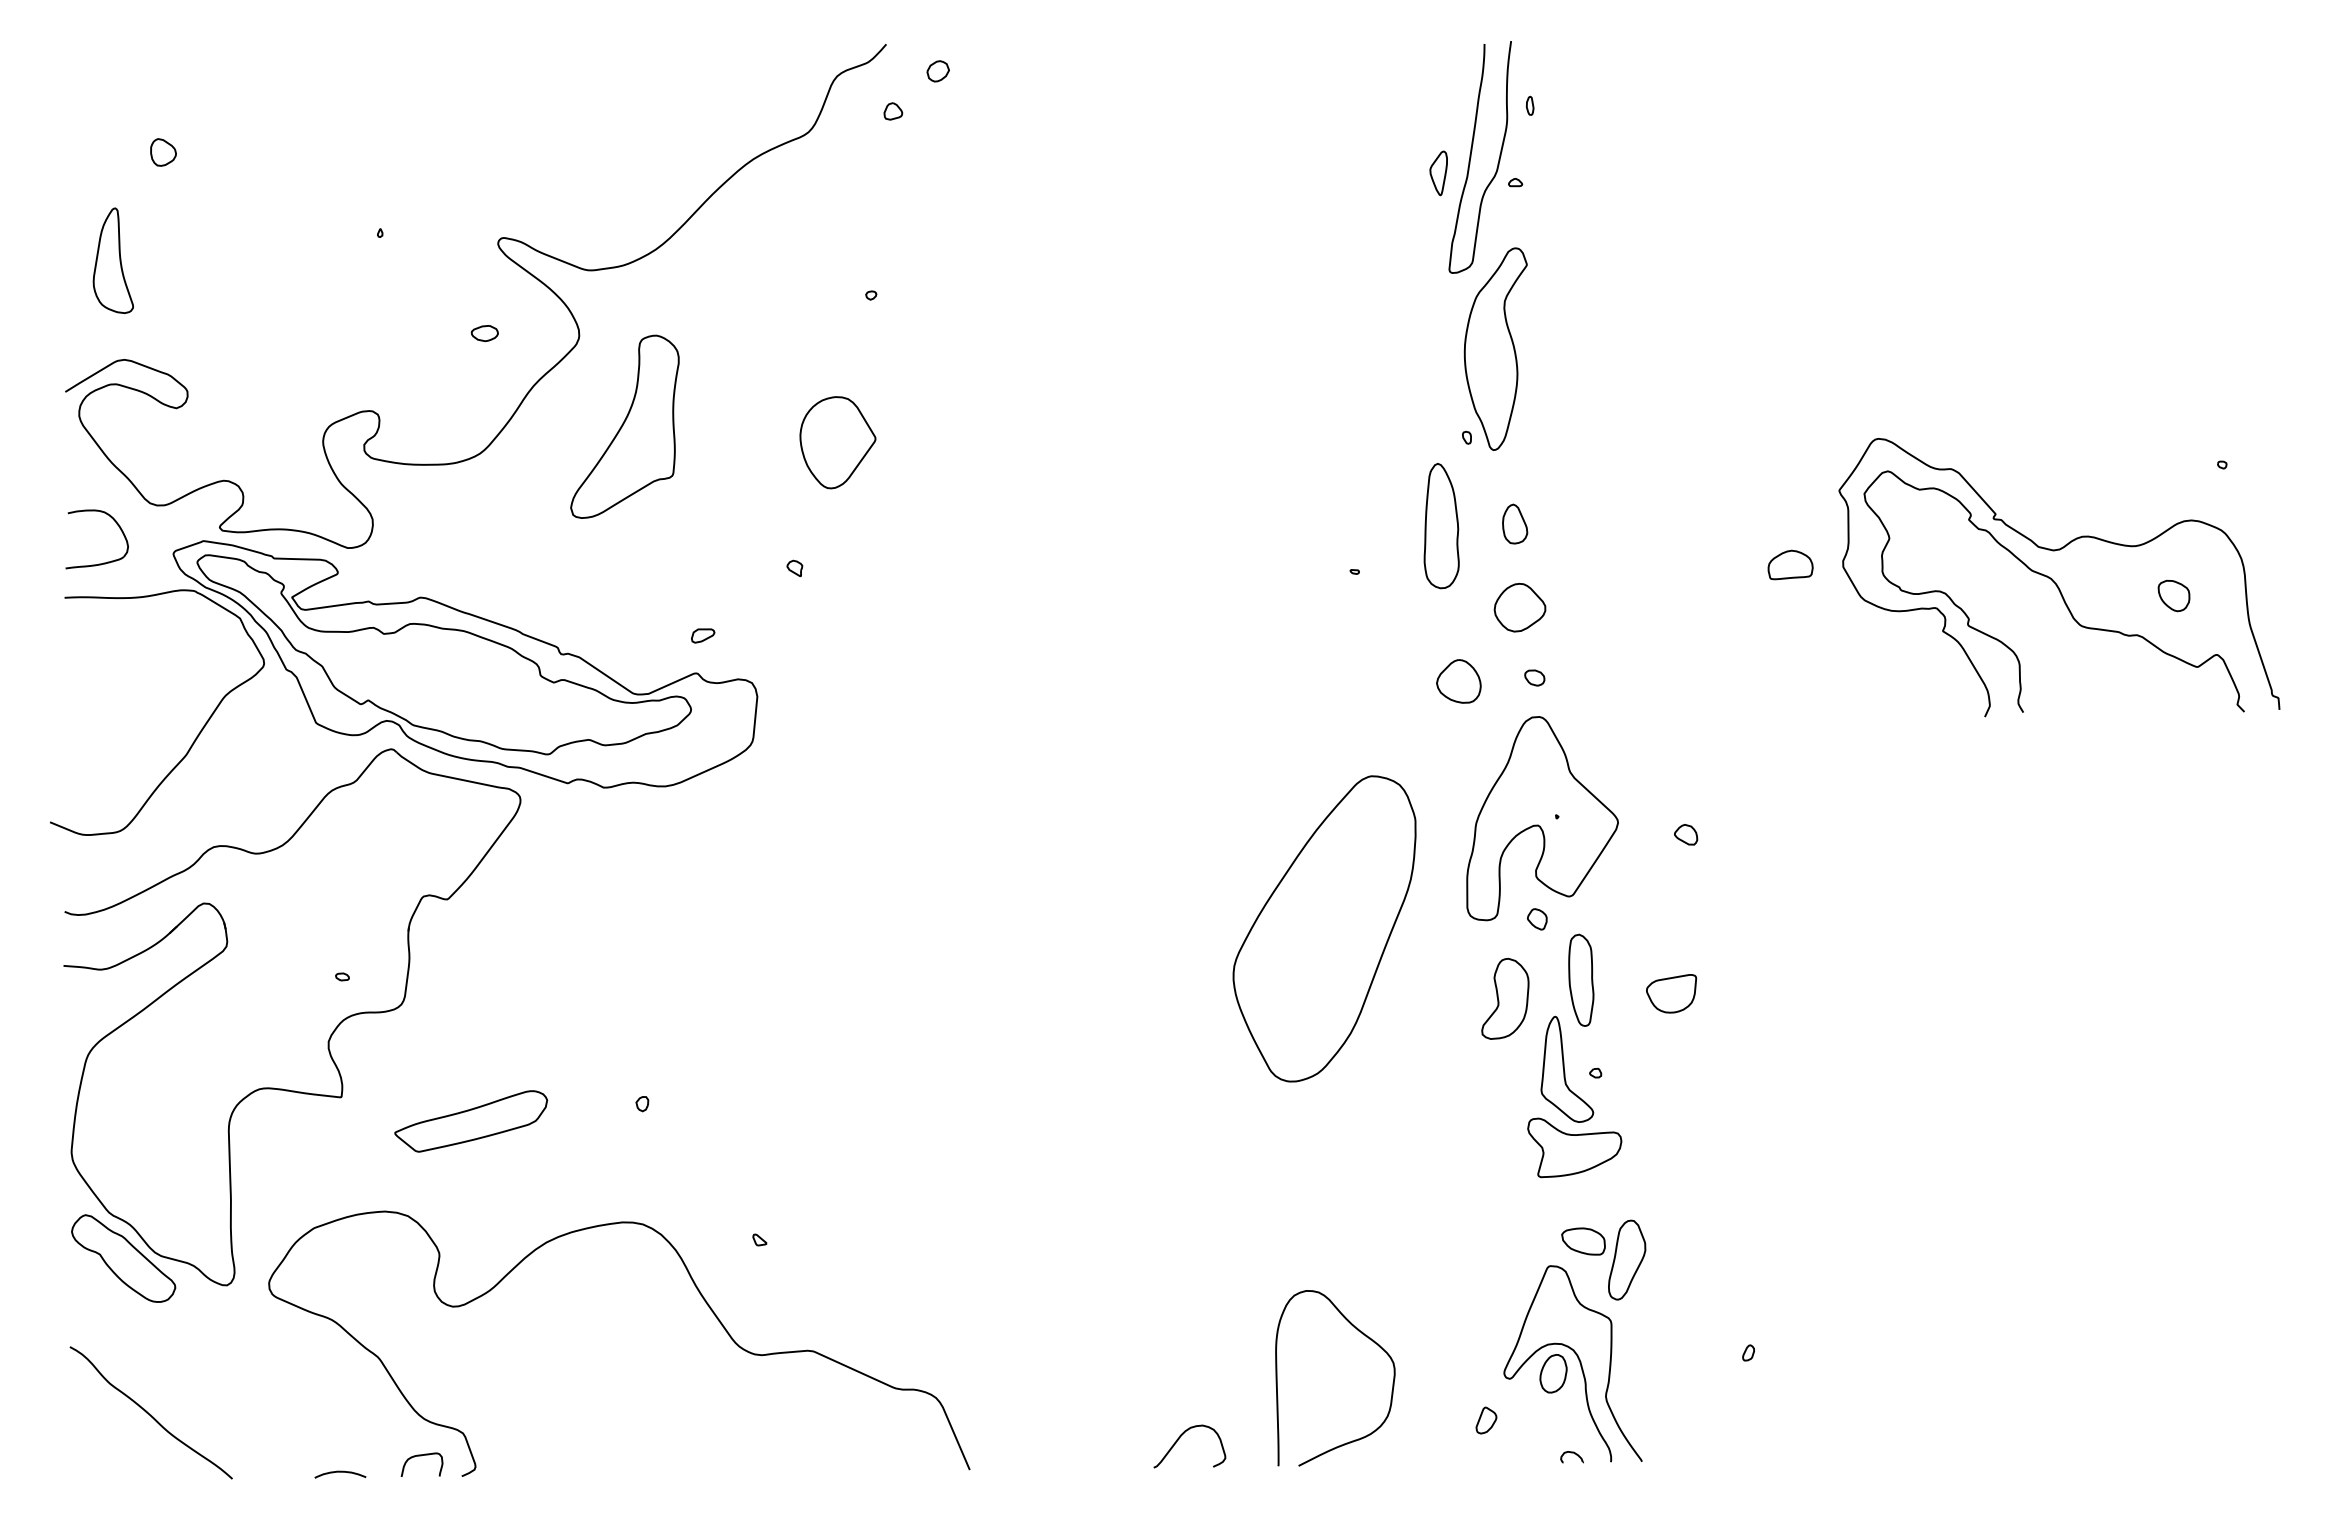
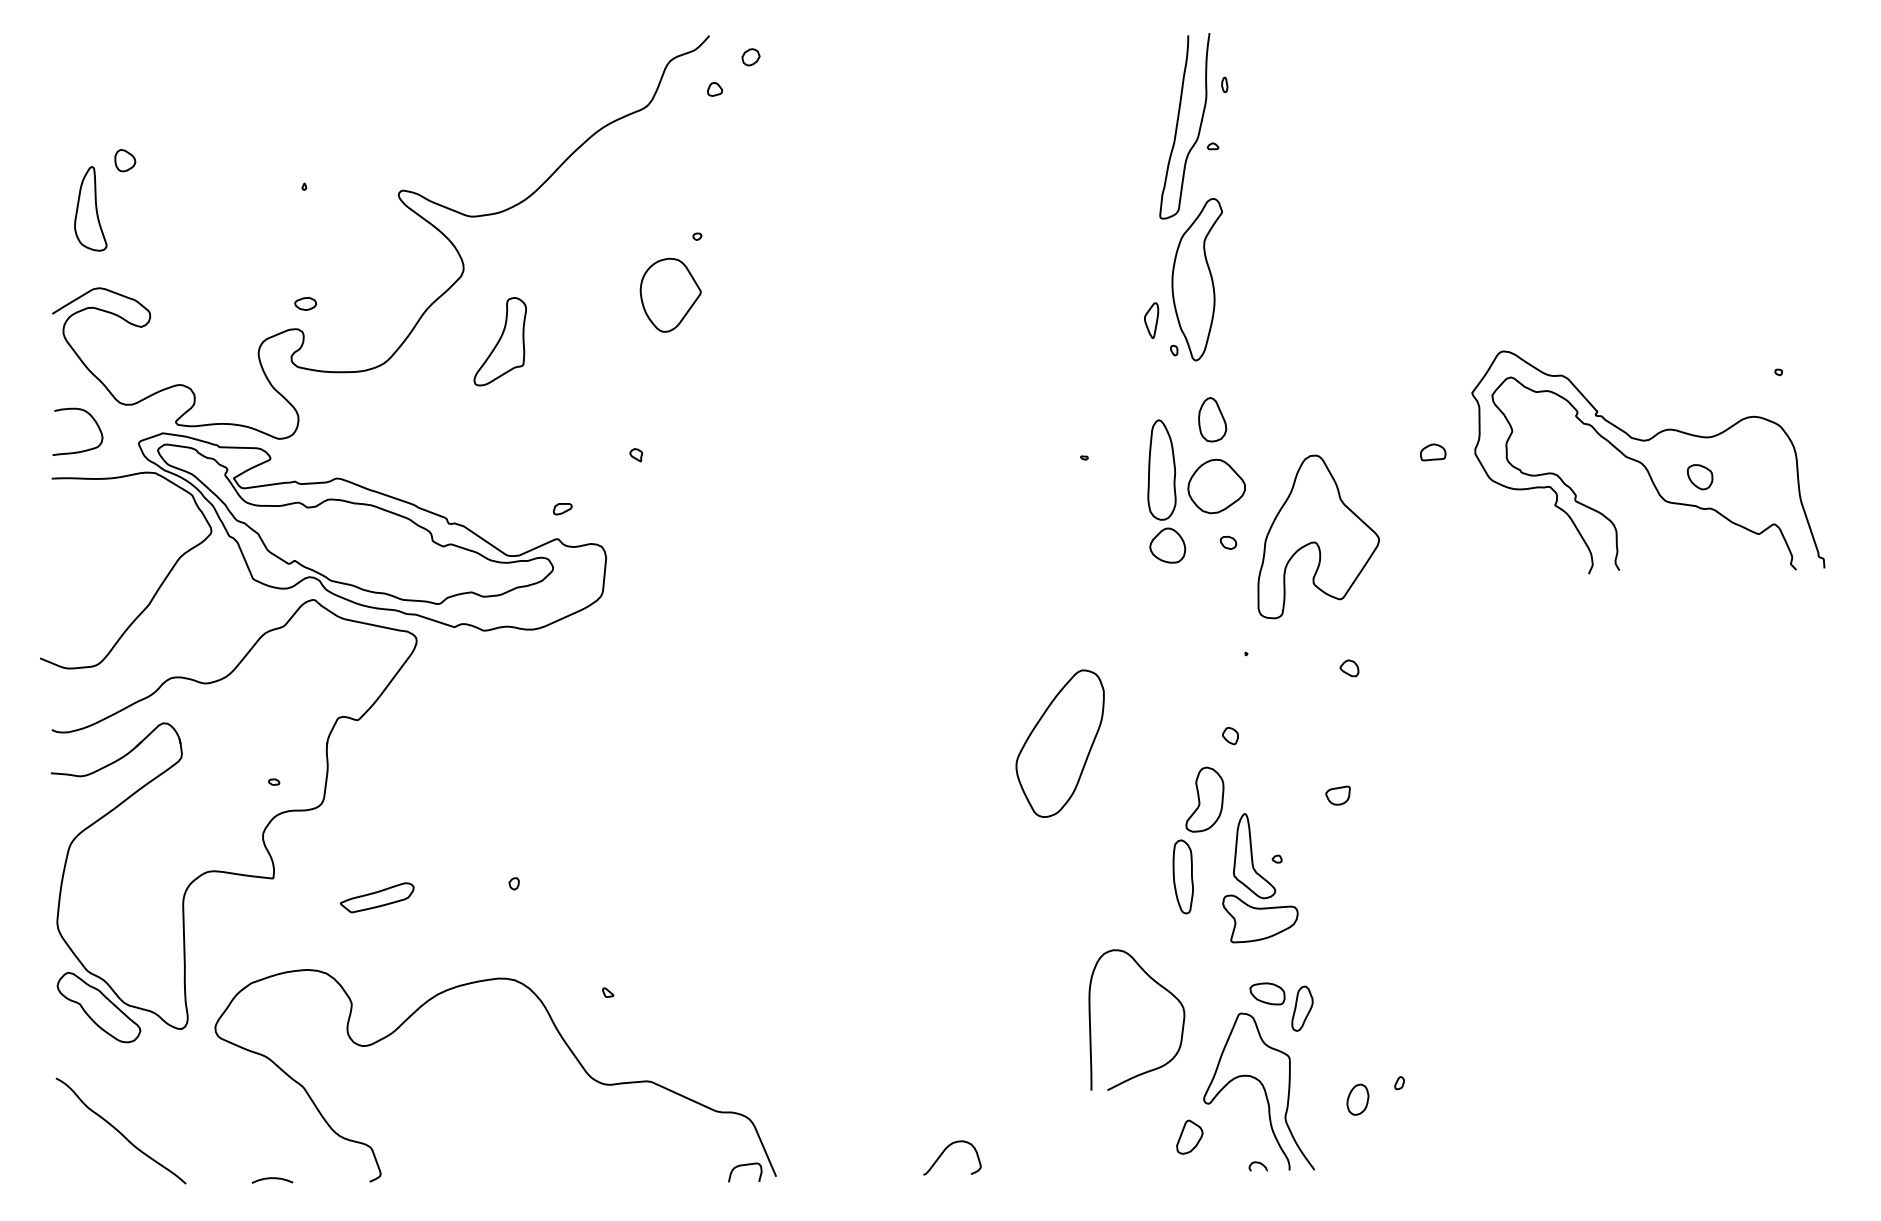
part: (163, 152) -> (125, 160), moved
part: (1438, 173) -> (1151, 320), moved
part: (484, 333) -> (305, 303), moved
part: (624, 426) -> (499, 341), size x0.6
part: (837, 442) -> (670, 295), moved
part: (1515, 523) -> (1213, 419), size x1.4
part: (1441, 526) -> (1161, 470), moved
part: (1790, 564) -> (1433, 452), size x0.7
part: (2173, 595) -> (1699, 476), moved
part: (1519, 607) -> (1216, 486), size x1.4
part: (1542, 818) -> (1318, 536), moved
part: (1324, 928) -> (1060, 743), size x0.6
part: (1581, 979) -> (1183, 876), moved
part: (1671, 993) -> (1337, 795), size x0.6
part: (471, 1121) -> (377, 897), size x0.6
part: (1627, 1259) -> (1302, 1008), size x0.7
curve: (1366, 1337) -> (1161, 987), moved
part: (1553, 1373) -> (1357, 1099), moved
part: (1486, 1420) -> (1189, 1137), size x1.6
curve: (421, 1456) -> (744, 1165), moved

